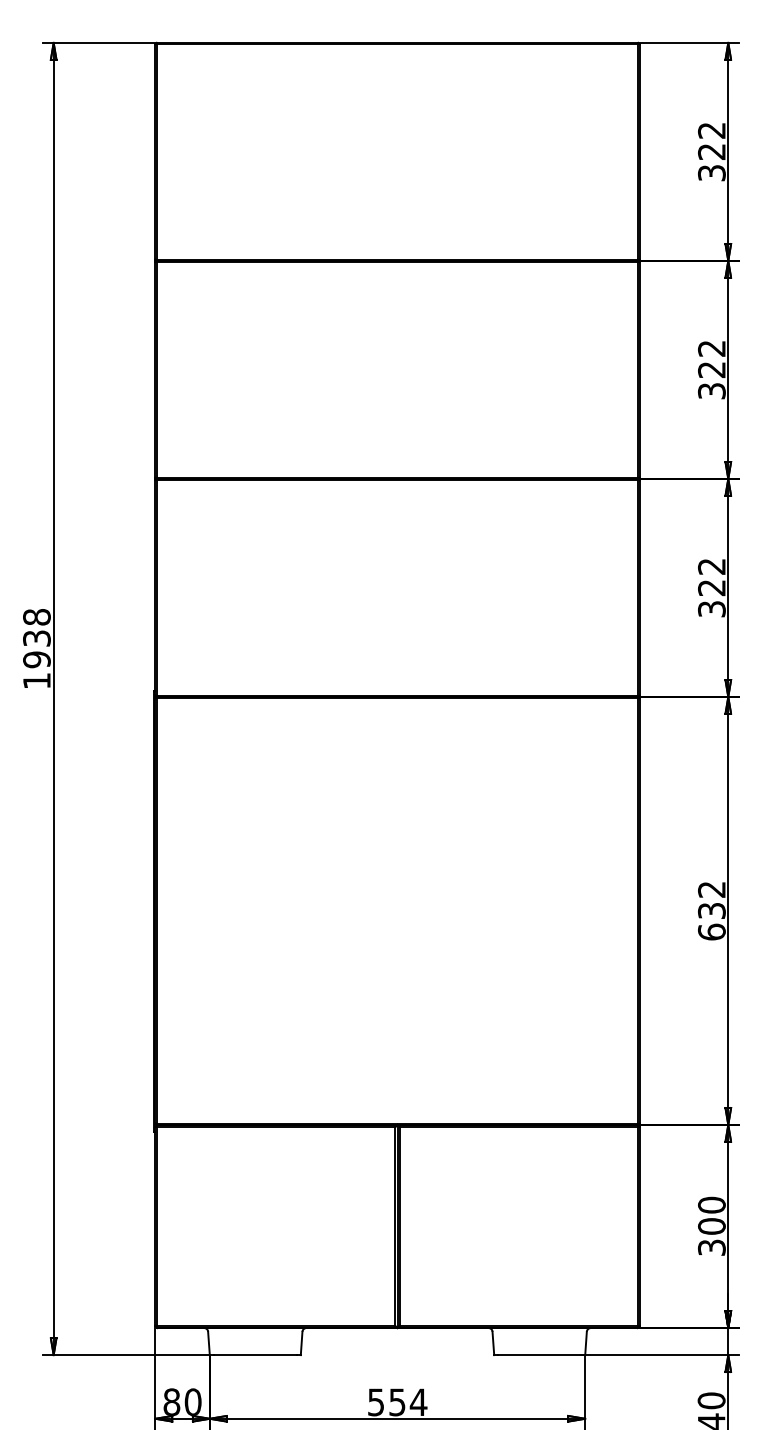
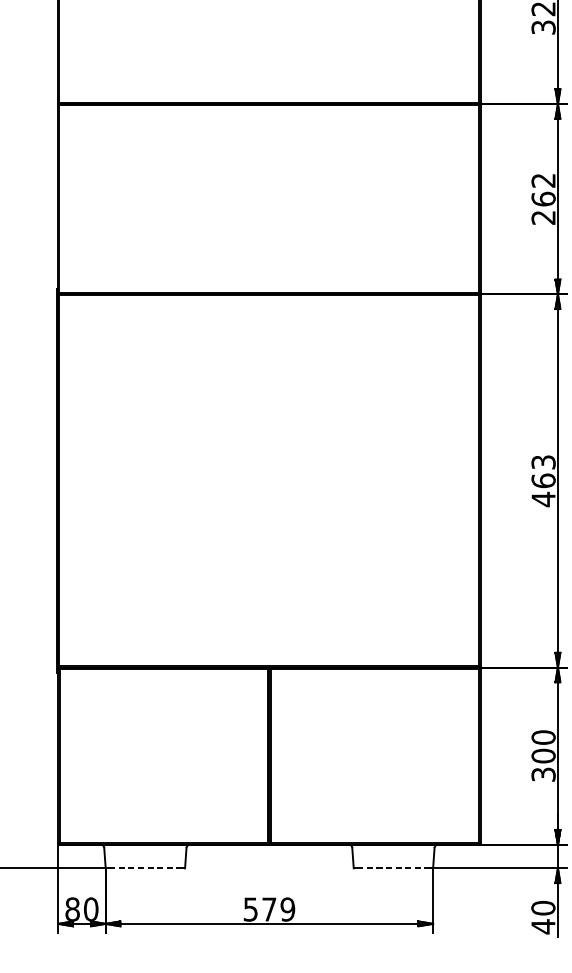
text: (711, 598) -> (543, 208), 322 -> 262
text: (711, 911) -> (543, 481), 632 -> 463
line: (255, 1355) -> (145, 868), solid -> dashed
line: (540, 1355) -> (394, 868), solid -> dashed
text: (408, 1402) -> (278, 909), 554 -> 579

